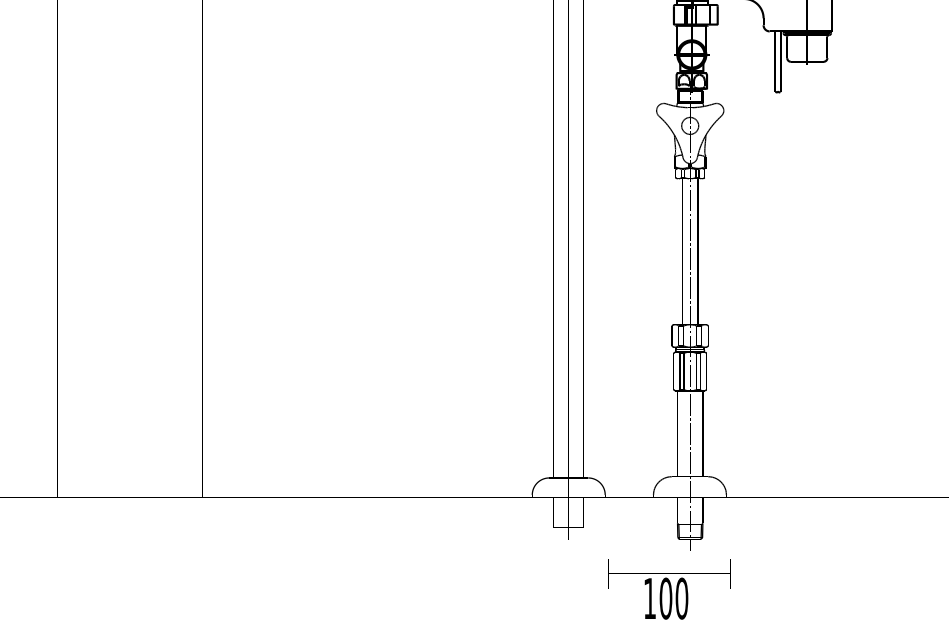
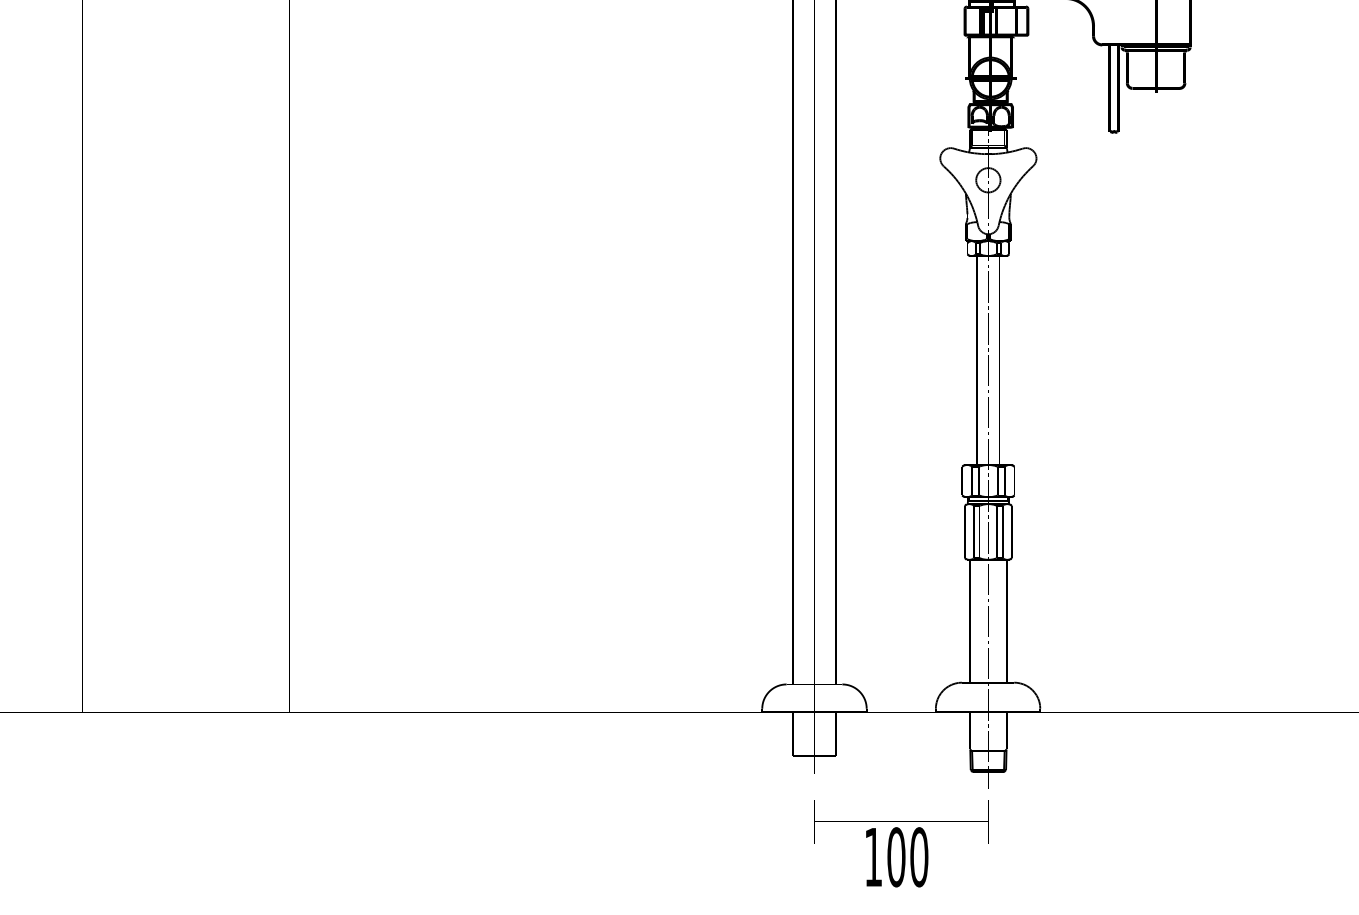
text: (669, 589) -> (901, 844), moved

